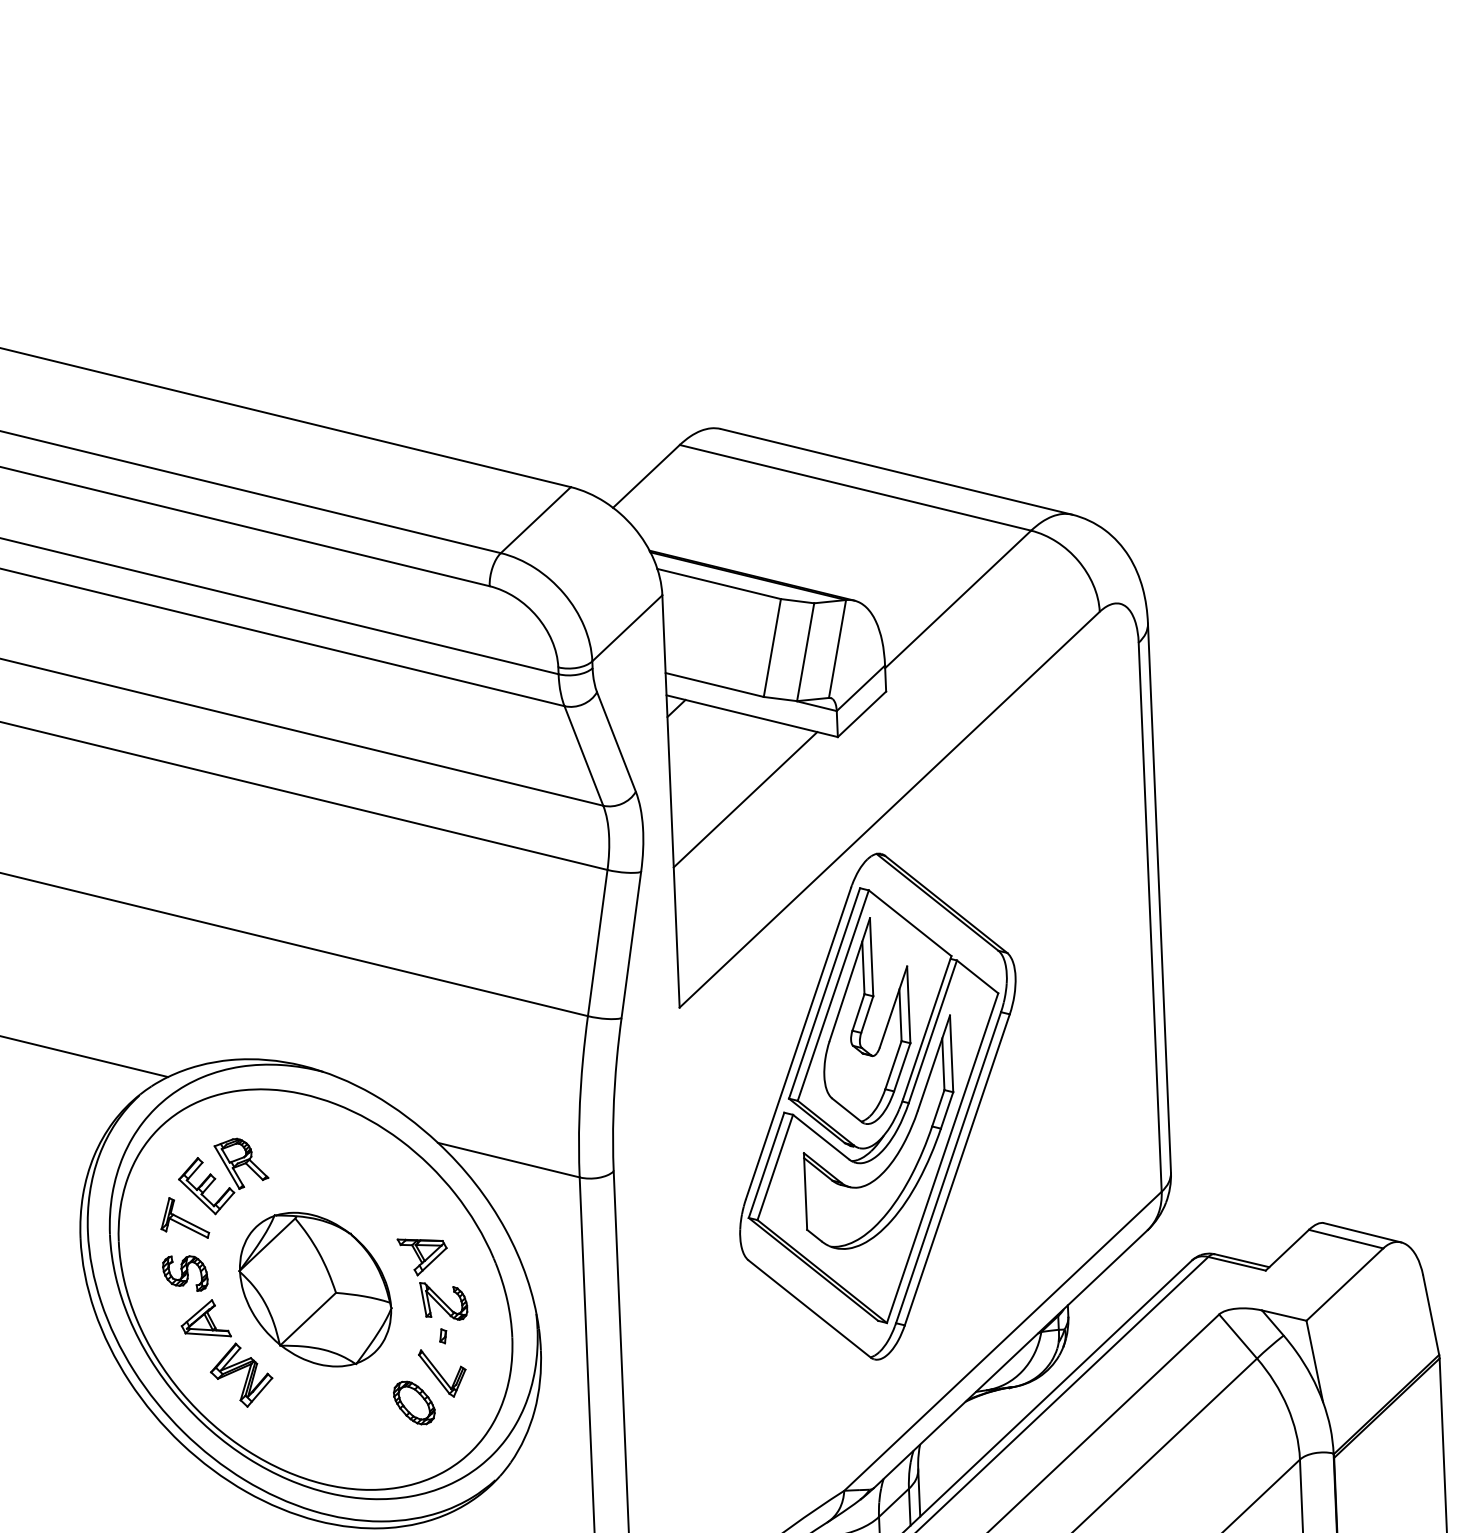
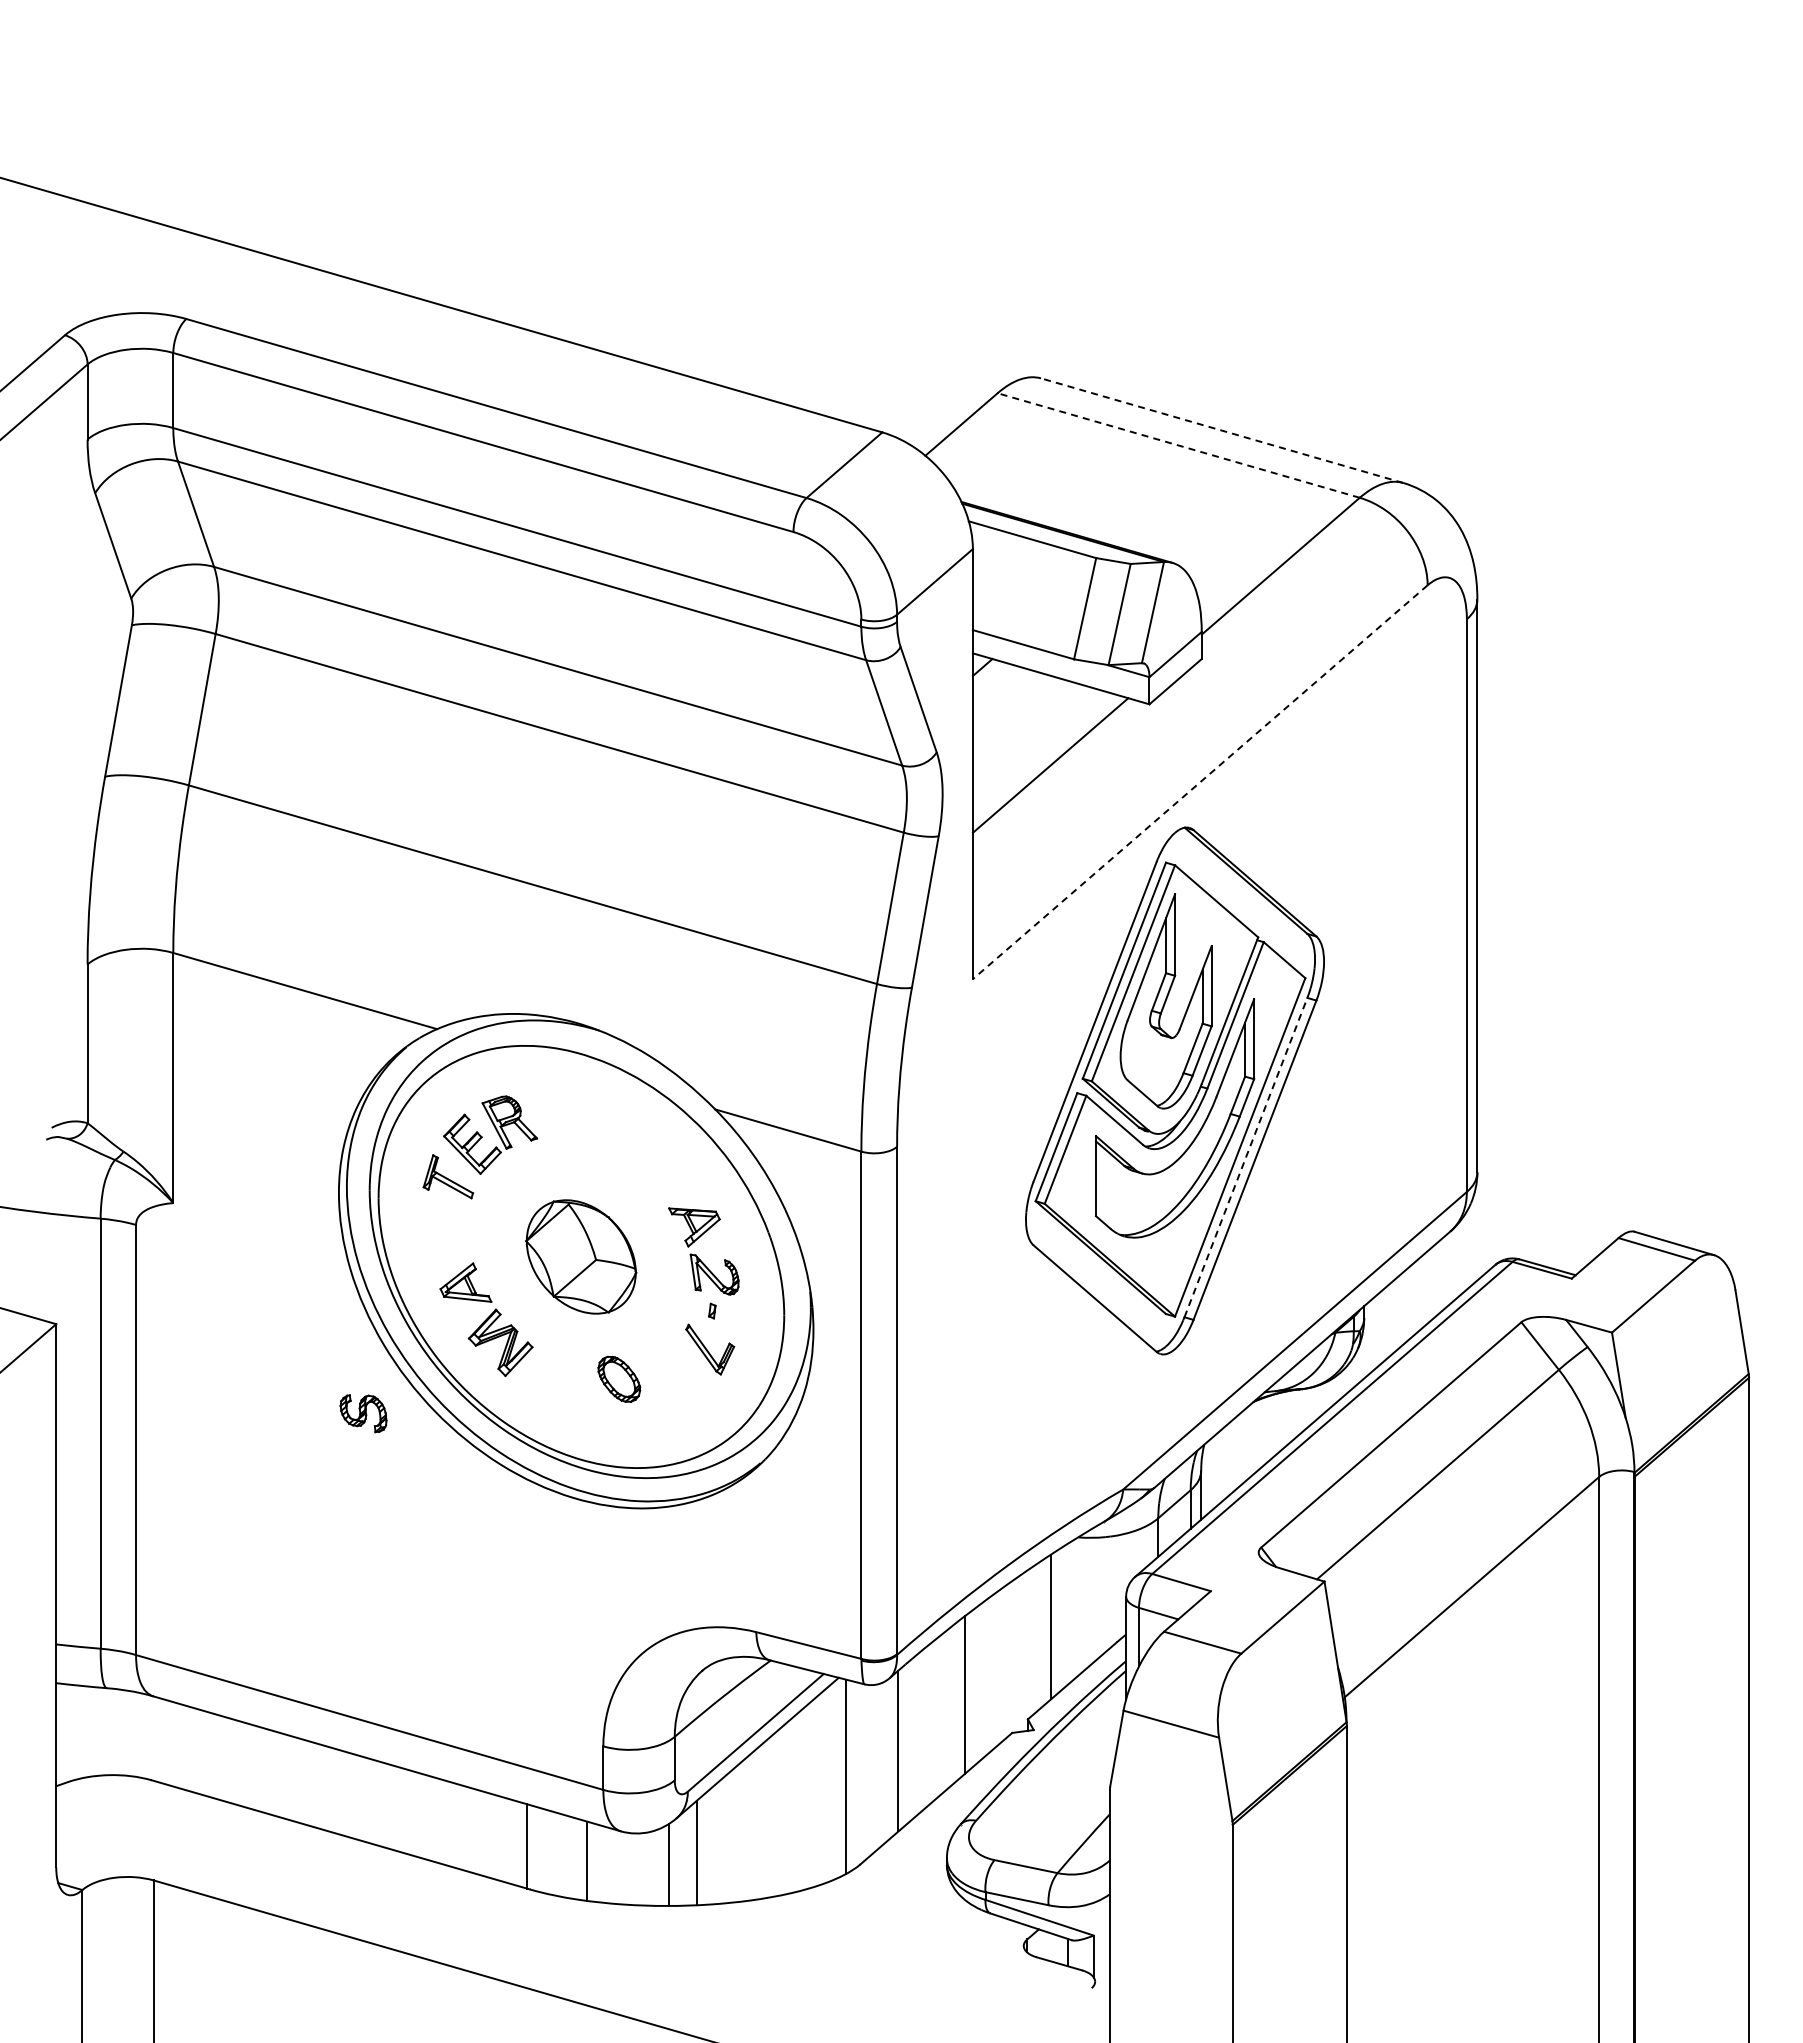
line: (895, 471) -> (1221, 430), solid -> dashed
line: (855, 487) -> (1178, 445), solid -> dashed
line: (889, 809) -> (1200, 782), solid -> dashed
line: (949, 1167) -> (1246, 1157), solid -> dashed
part: (185, 1273) -> (363, 1413), moved
part: (314, 1289) -> (580, 1256), size x0.7
part: (414, 1402) -> (619, 1378), moved

